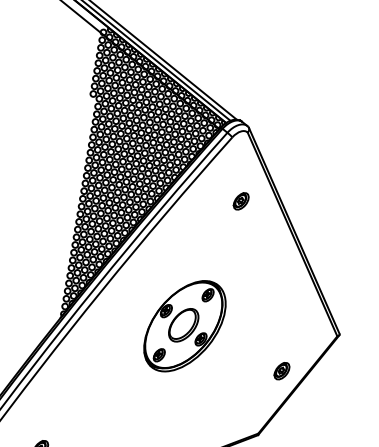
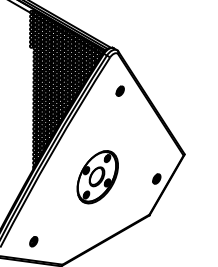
part: (184, 326) -> (97, 177), moved

